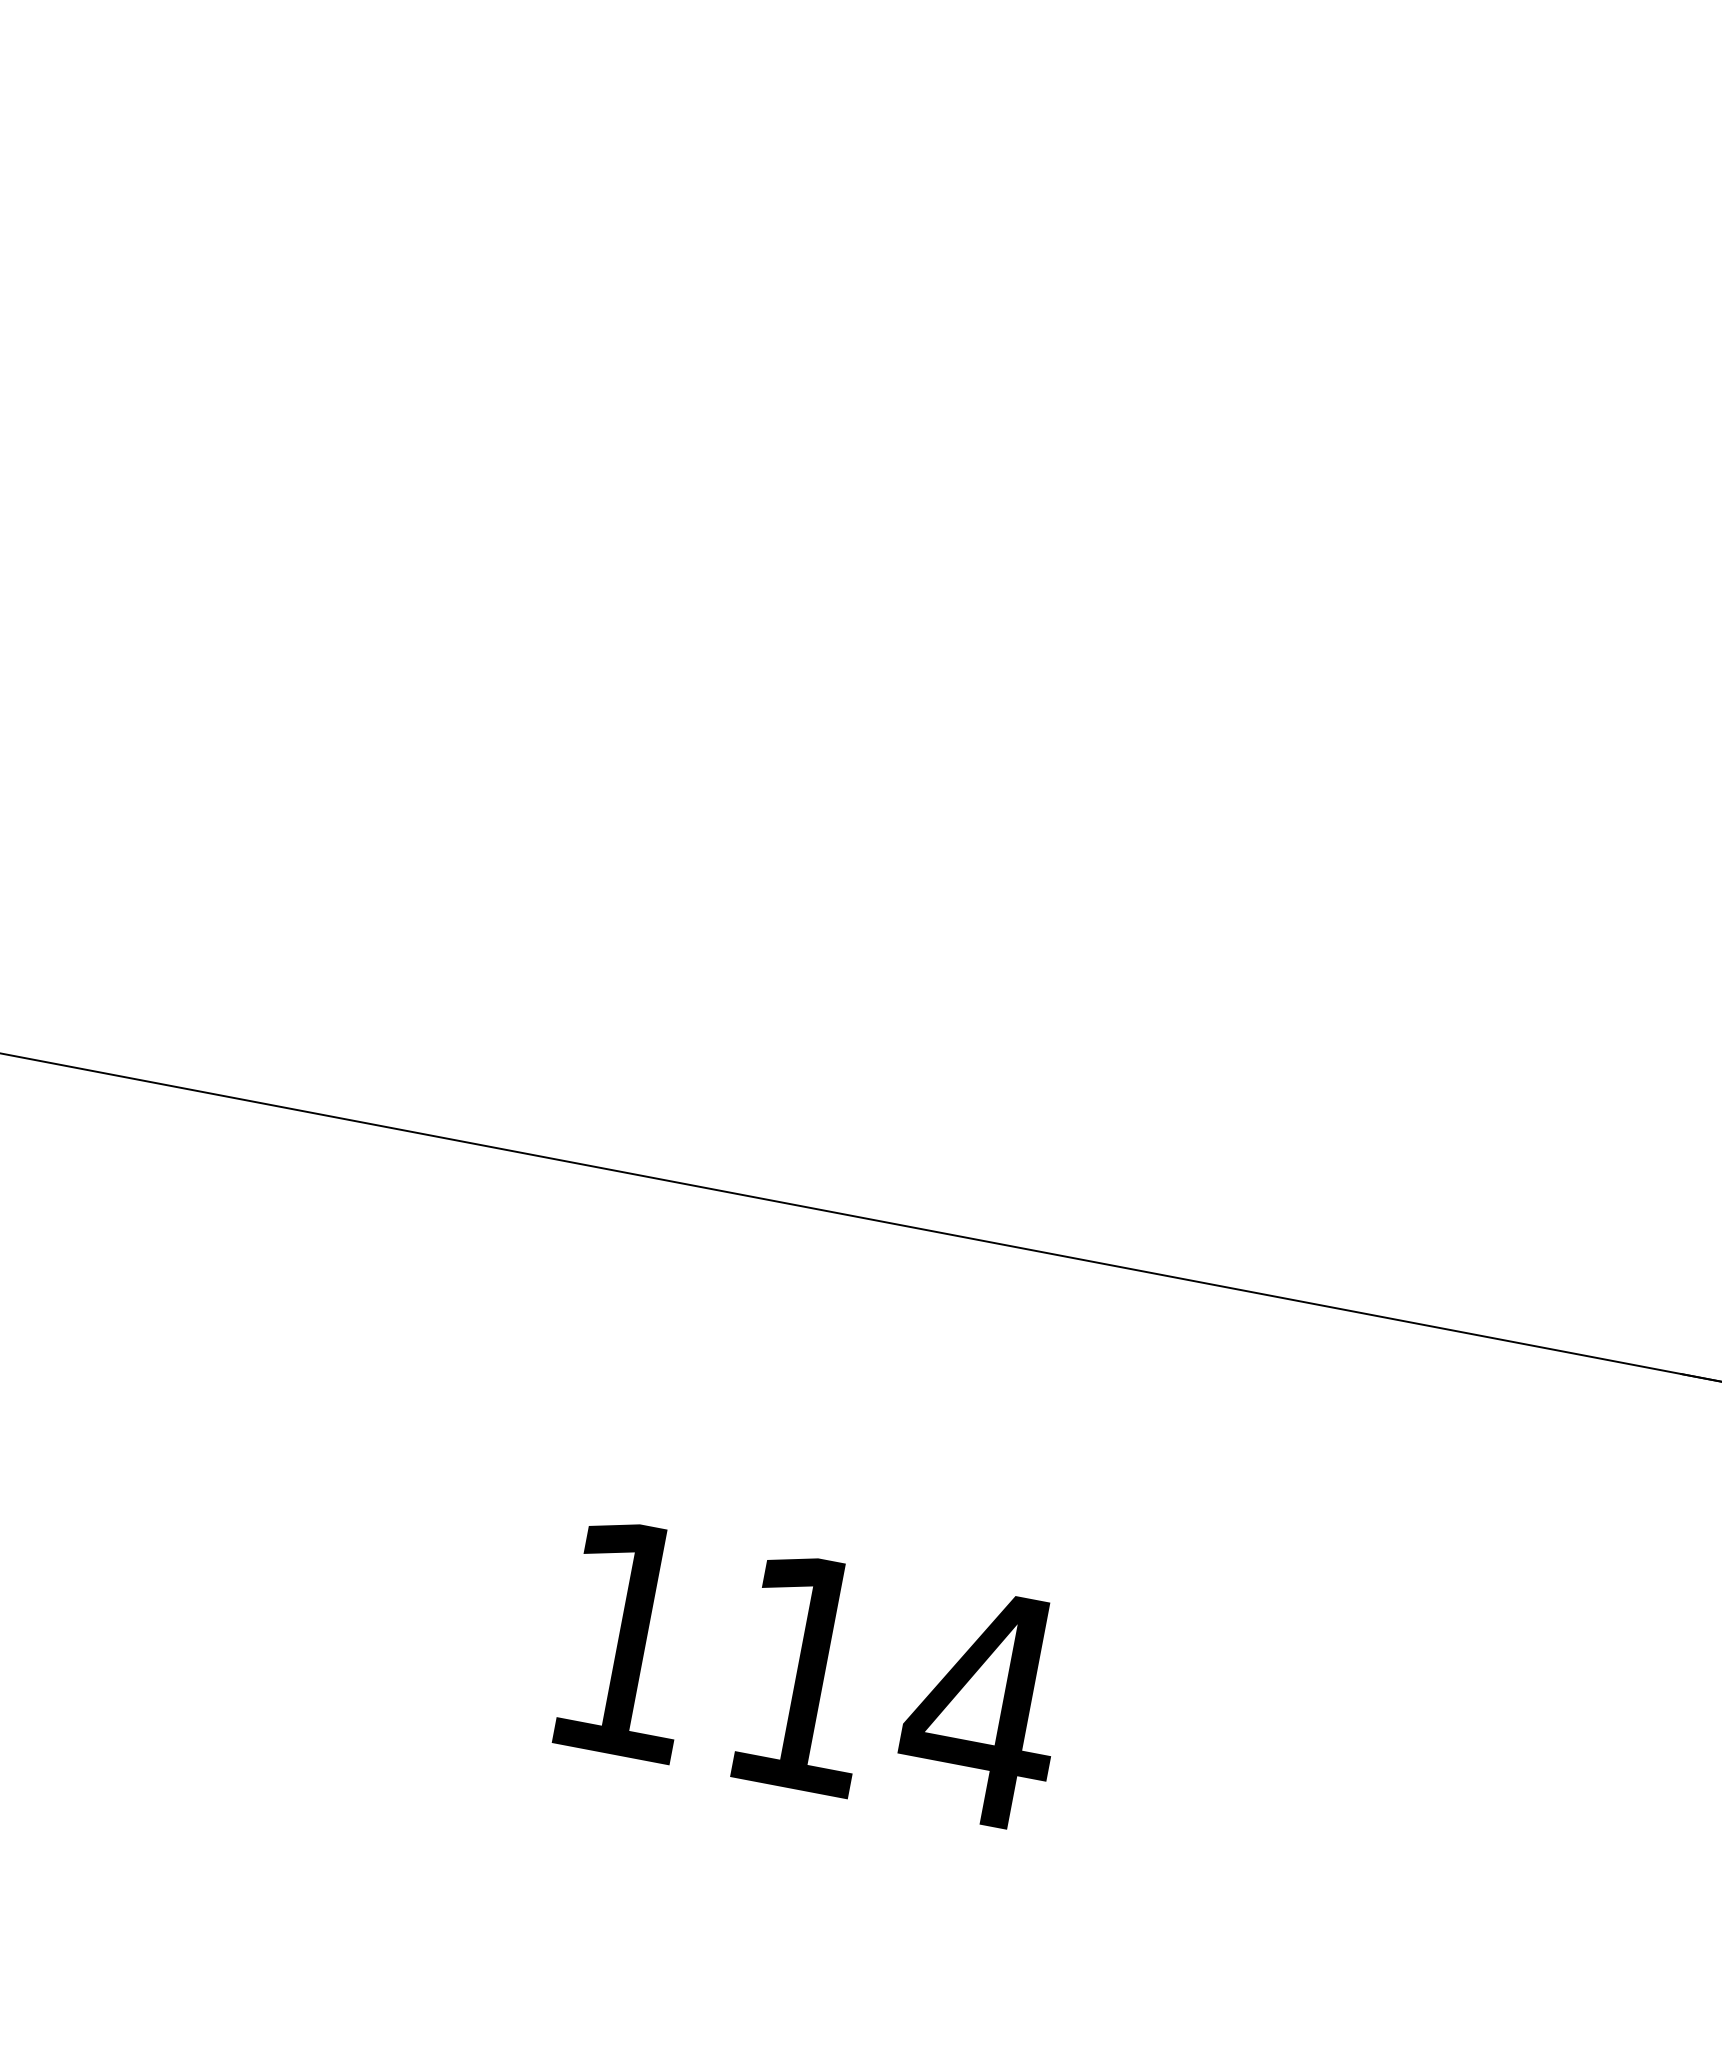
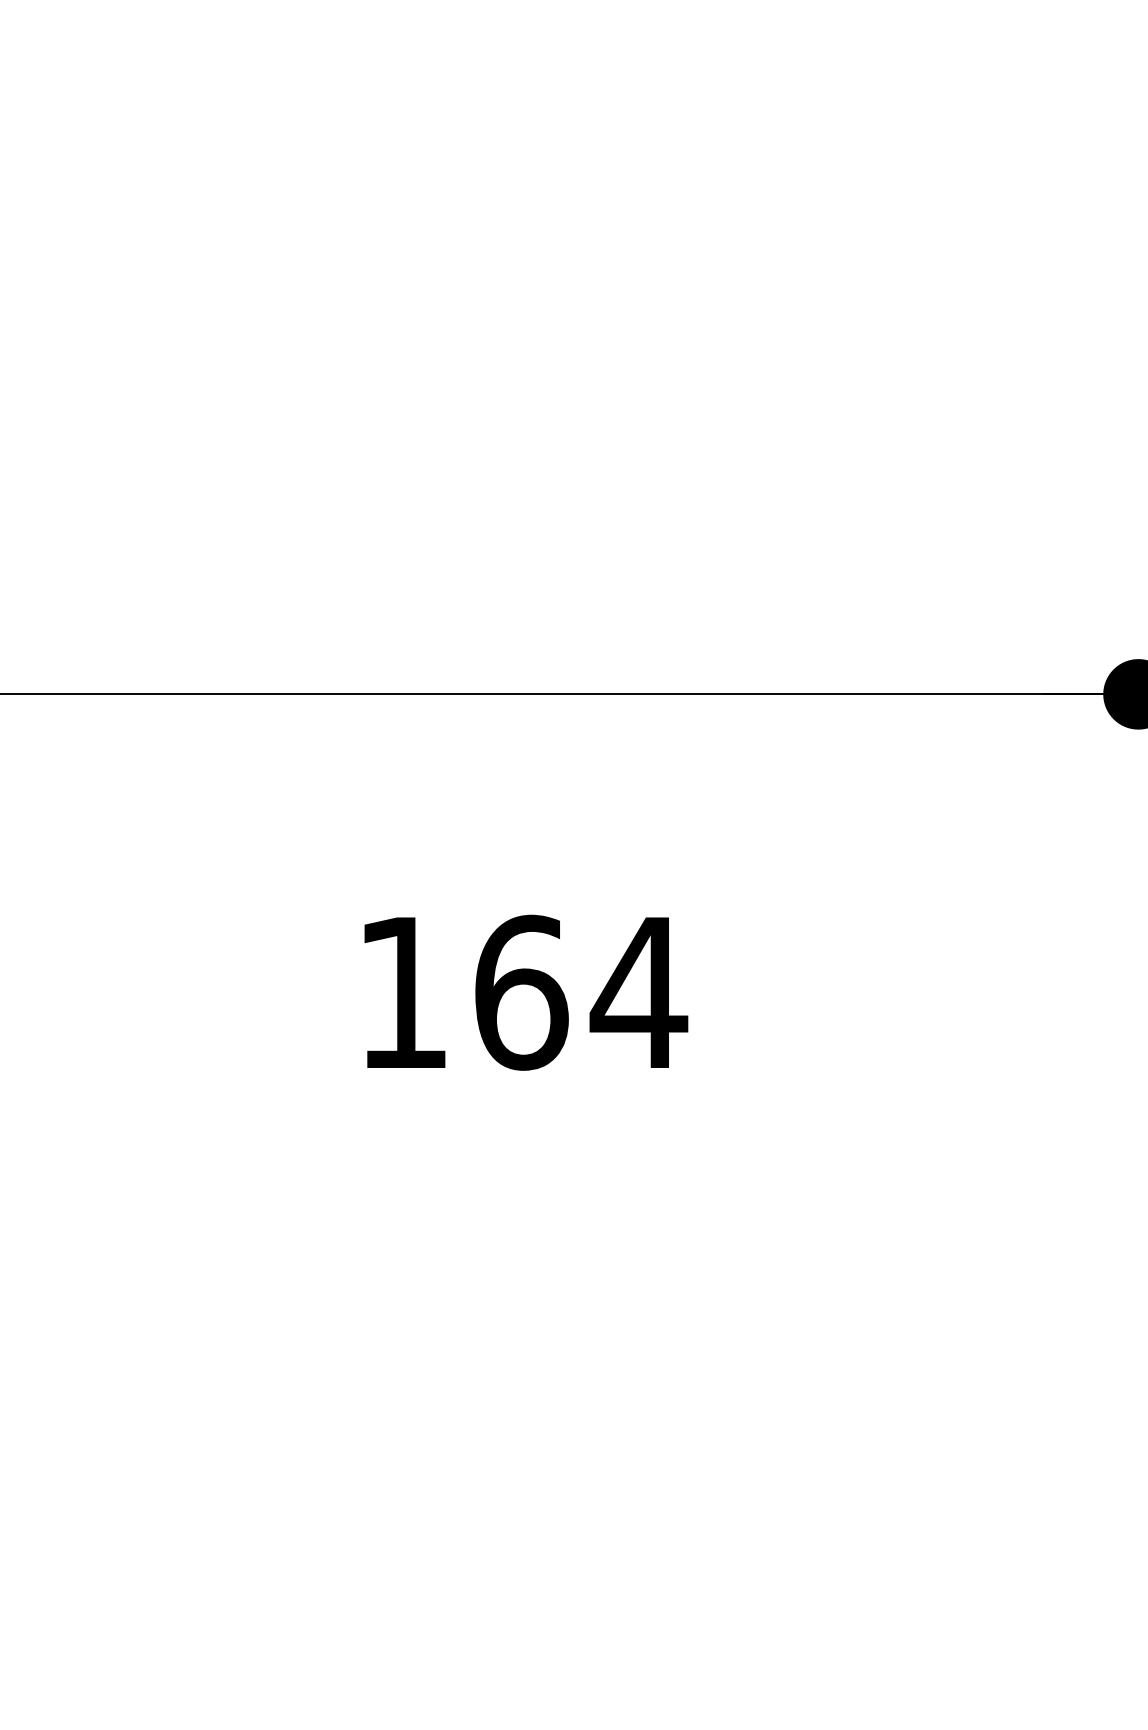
text: (806, 1673) -> (521, 992), 114 -> 164

